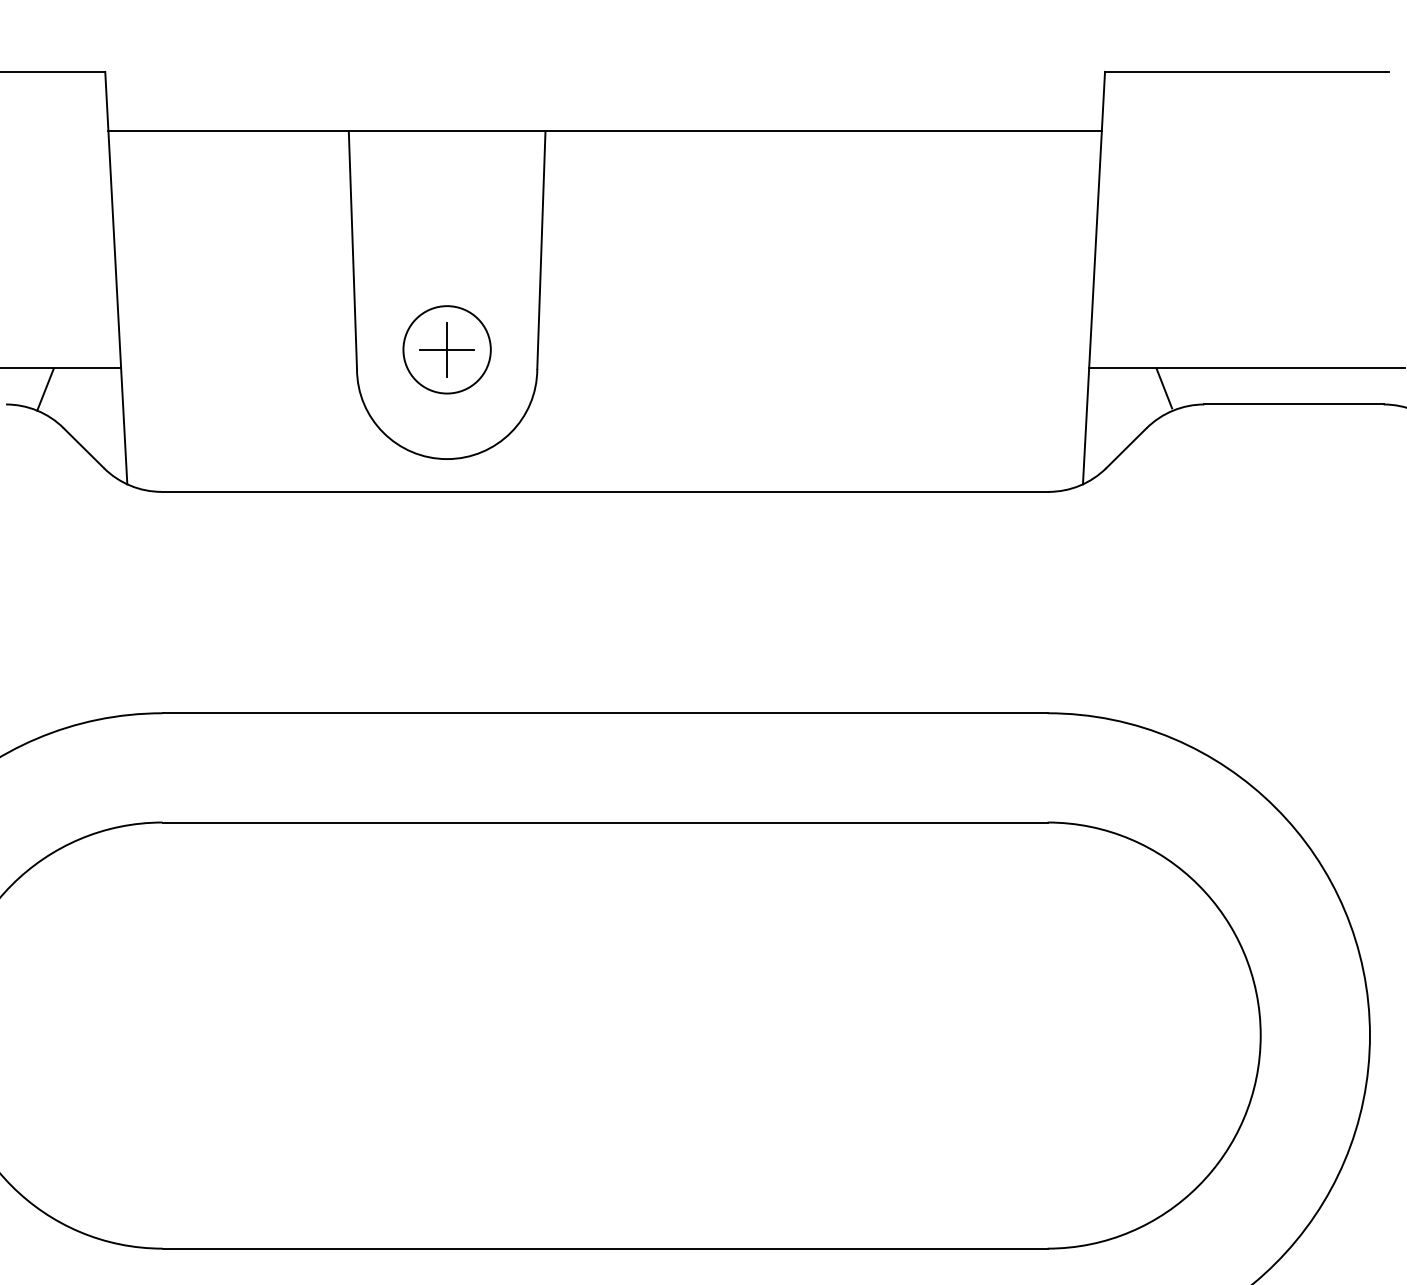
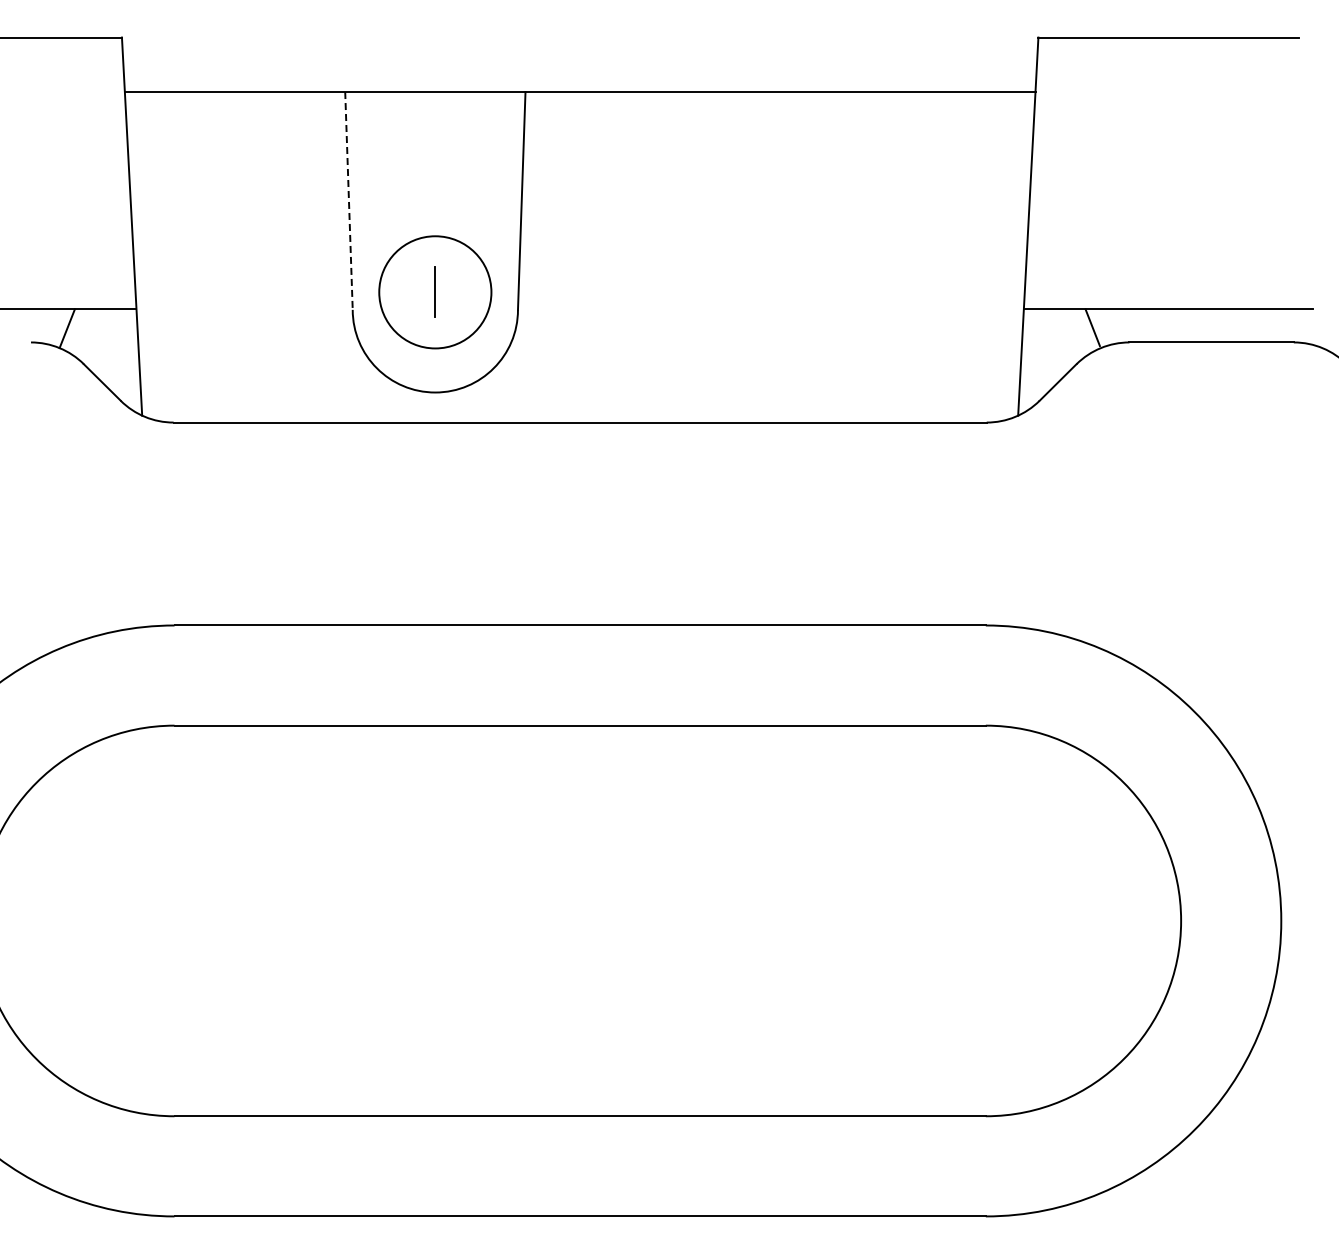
line: (352, 249) -> (348, 200), solid -> dashed
circle: (447, 349) -> (435, 292), size x1.4
line: (447, 349) -> (435, 292), removed

